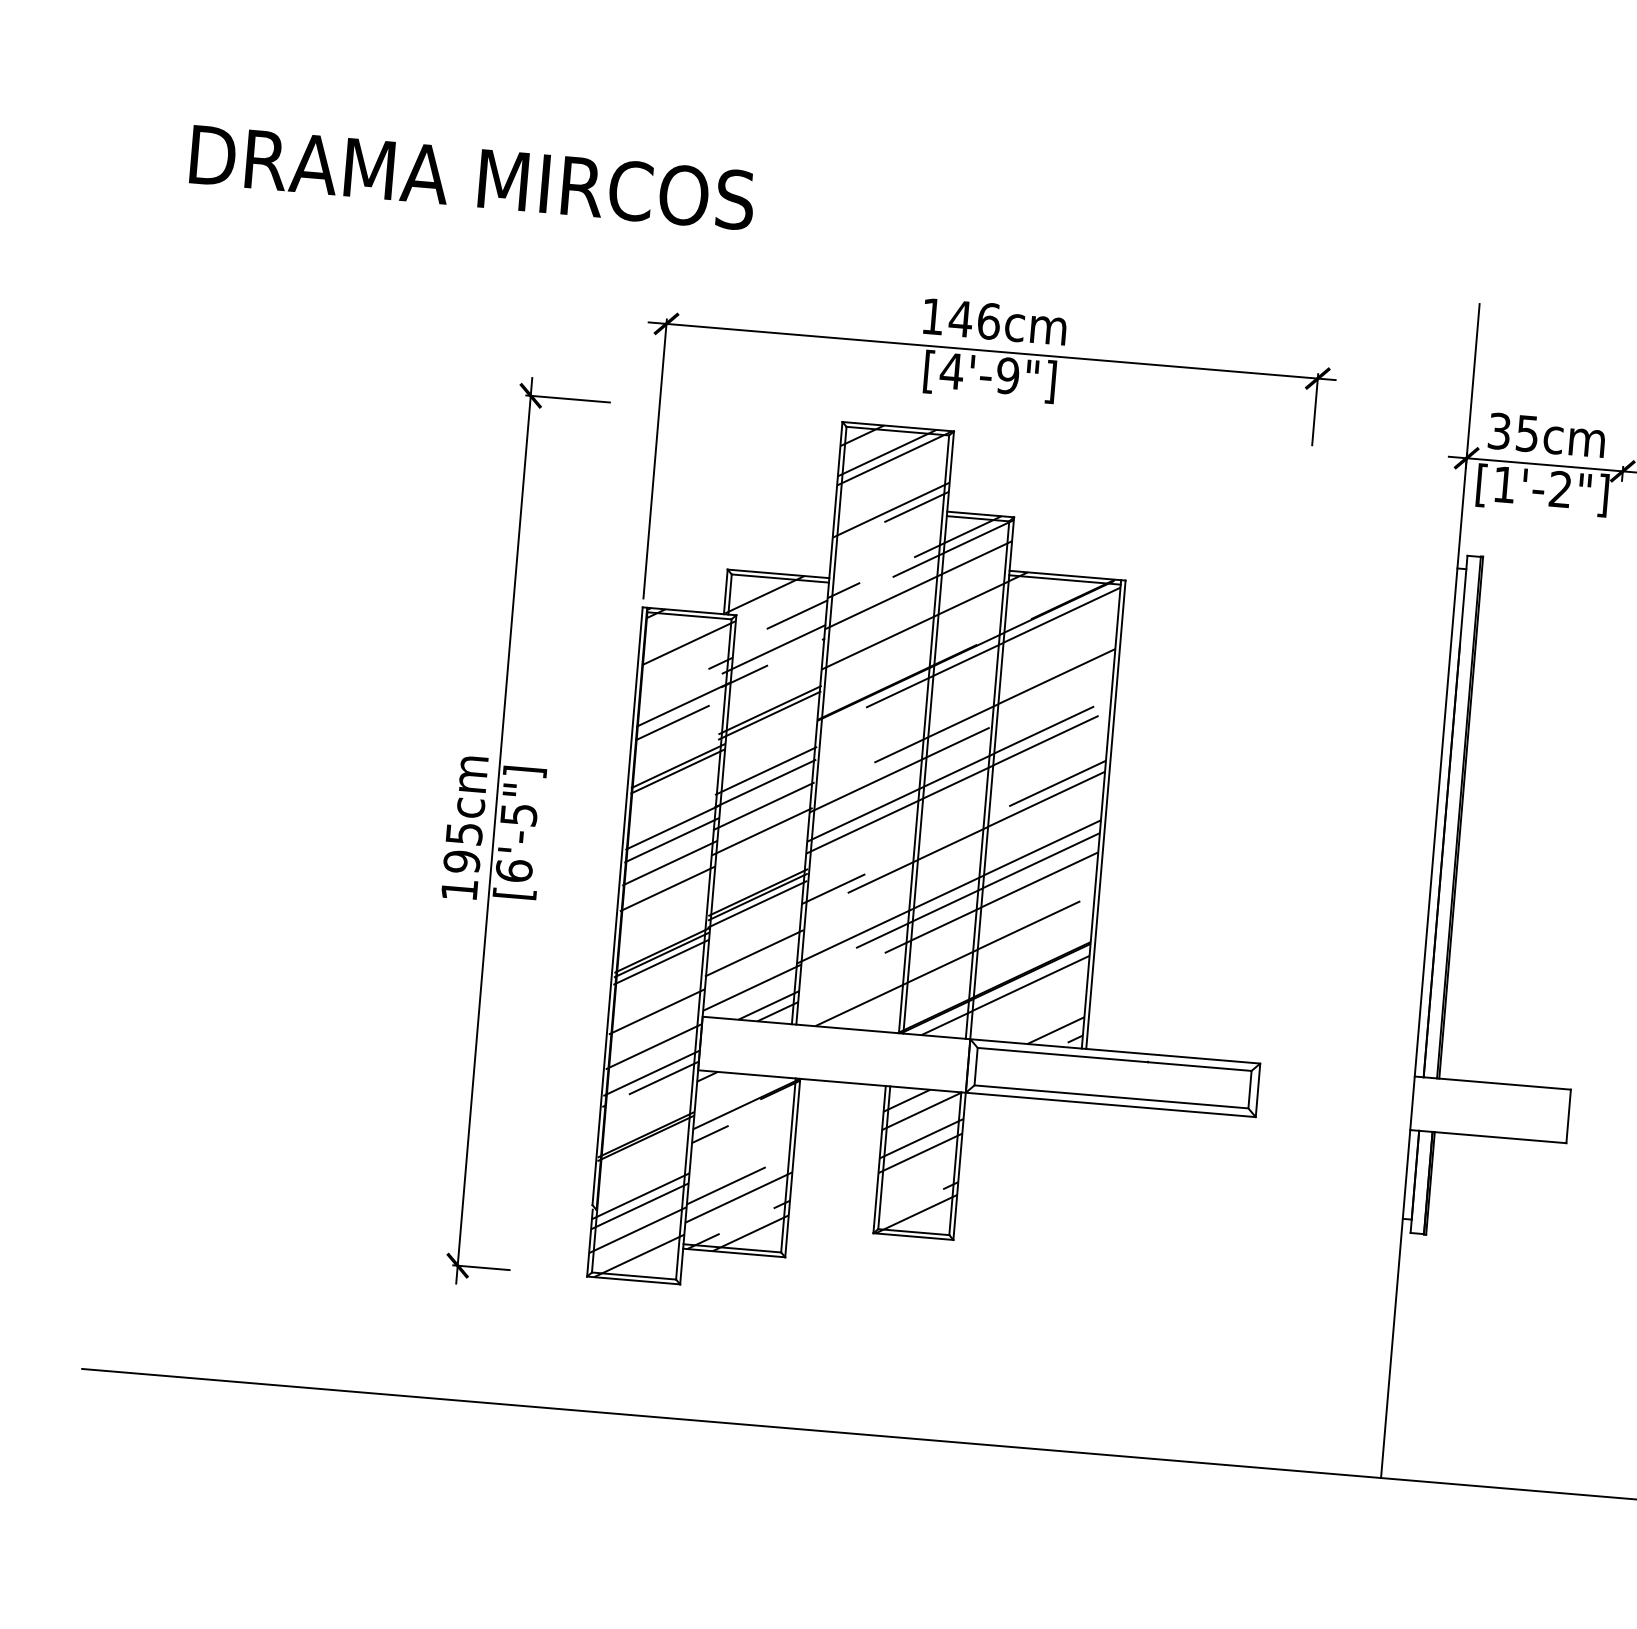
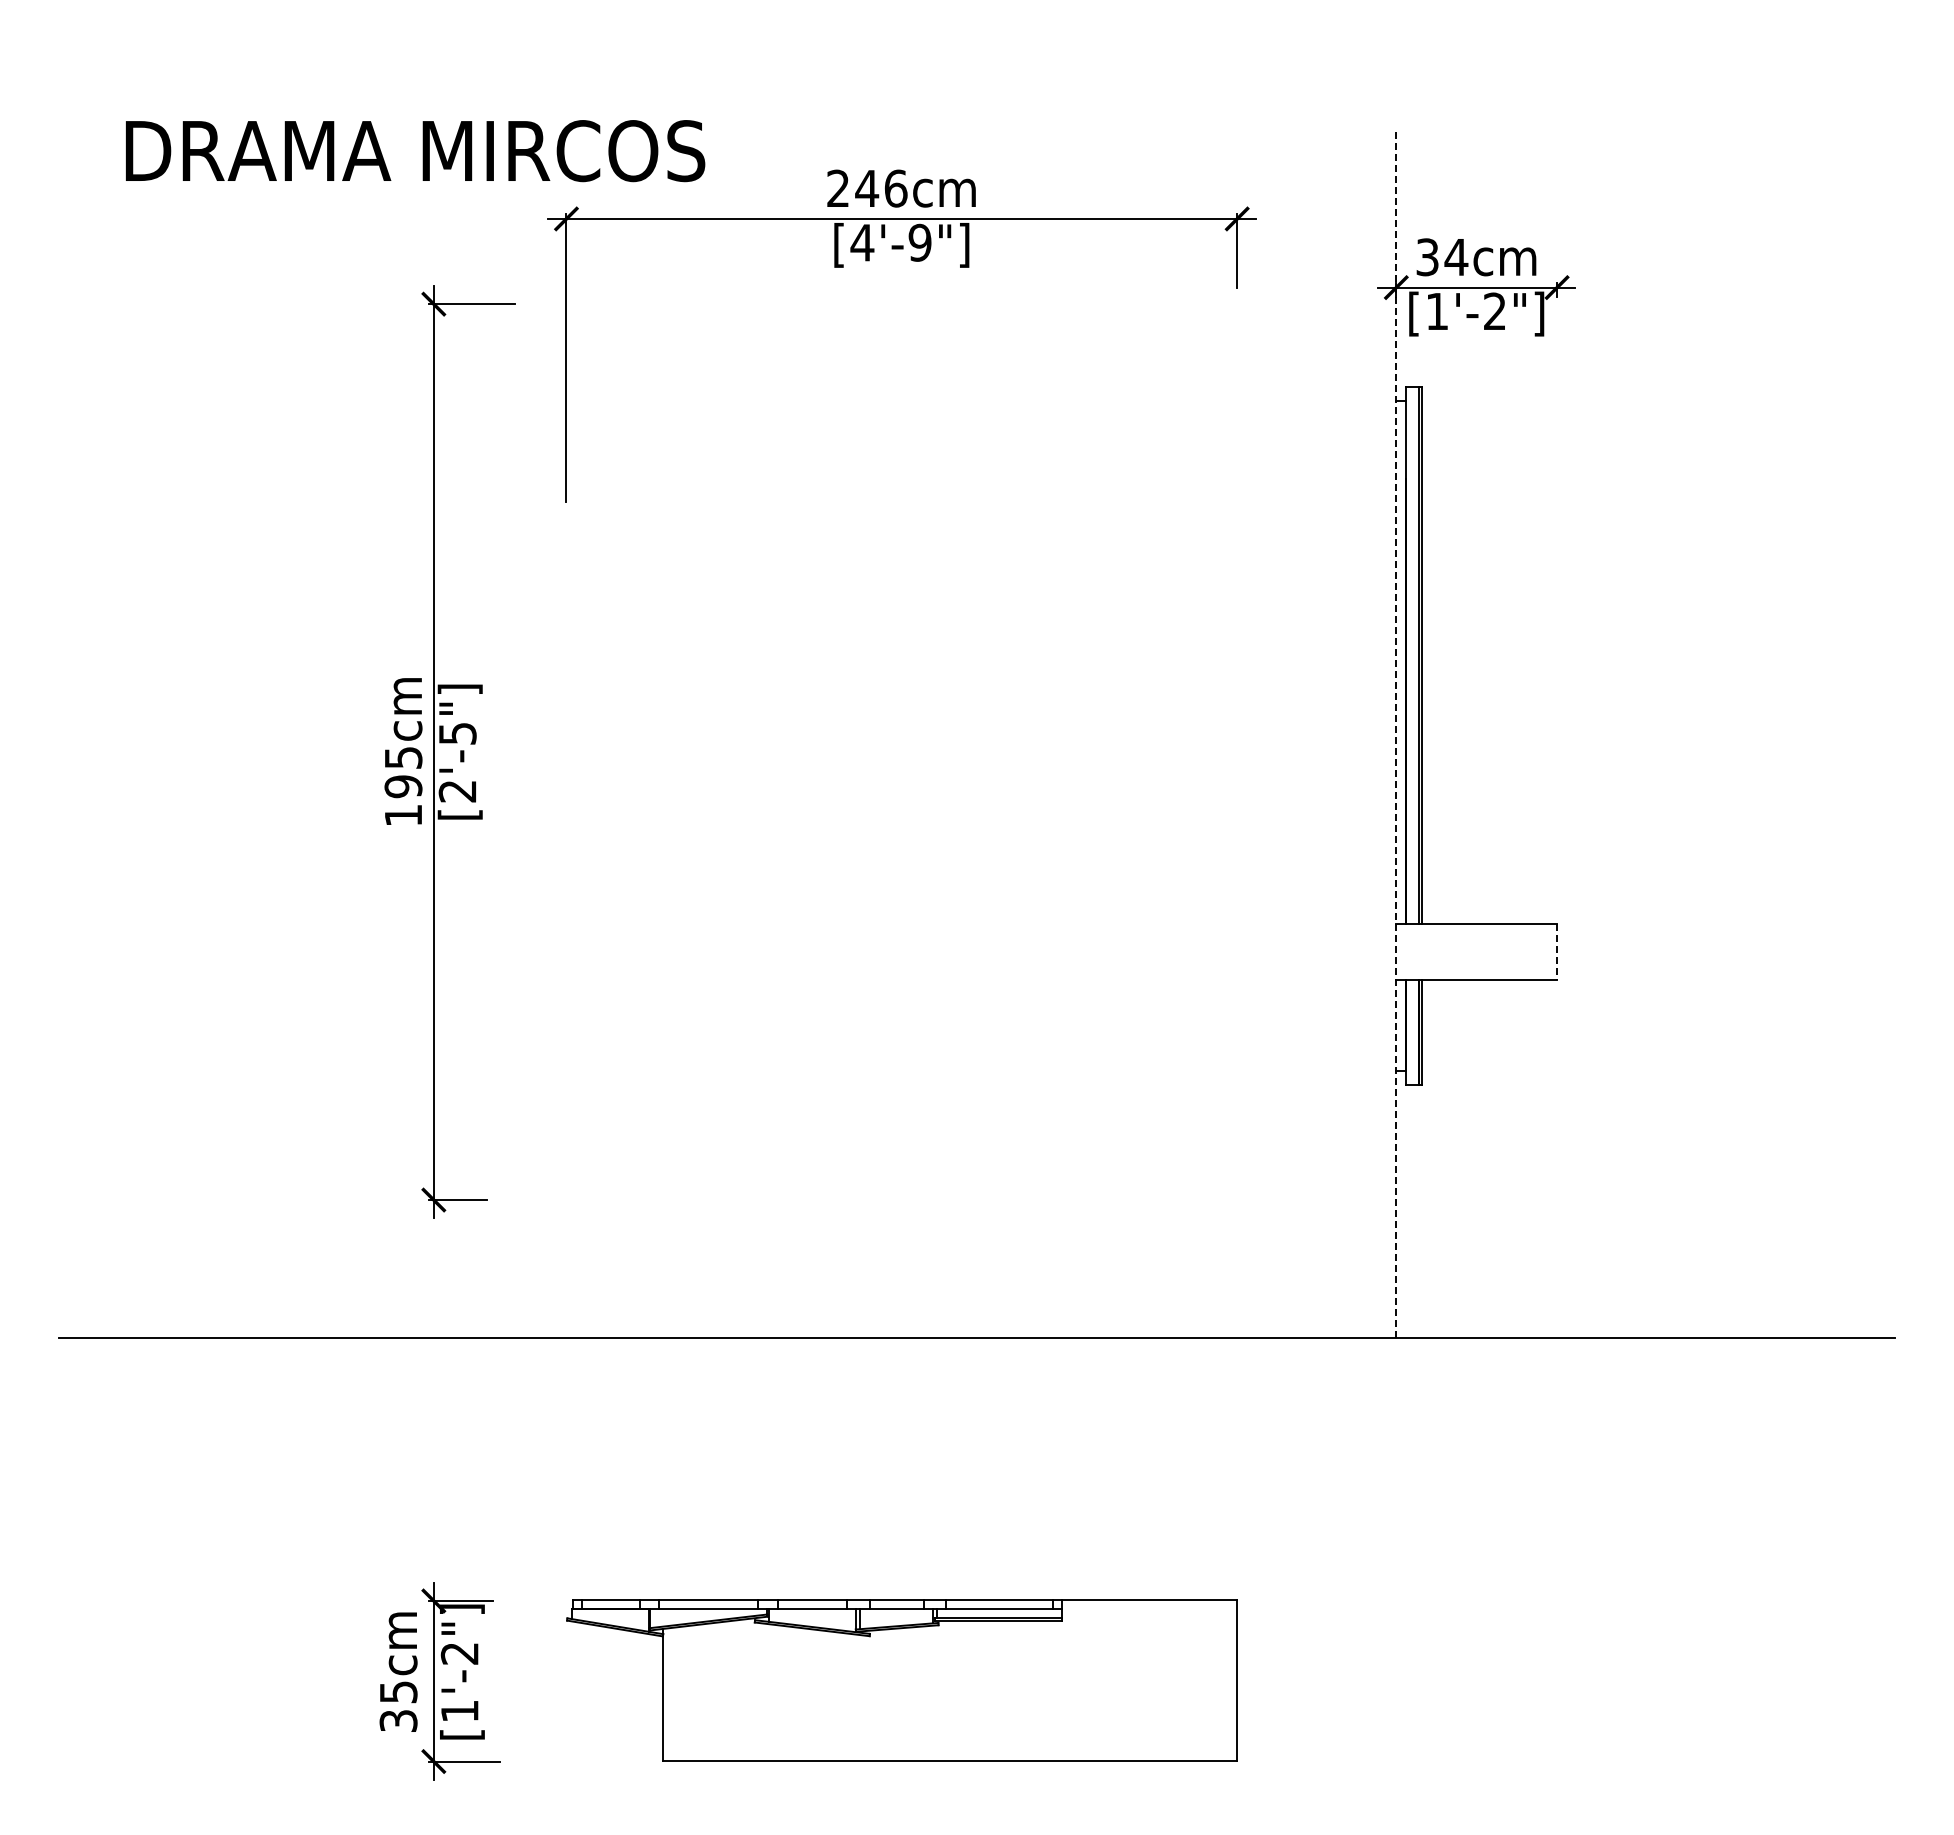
text: (472, 178) -> (415, 151), moved
text: (932, 315) -> (837, 187), 146cm -> 246cm
text: (1527, 433) -> (1456, 257), 35cm -> 34cm
text: (514, 869) -> (457, 790), [6'-5"] -> [2'-5"]
part: (948, 869) -> (901, 752), removed
line: (1430, 891) -> (1396, 733), solid -> dashed
line: (1569, 1115) -> (1557, 951), solid -> dashed

